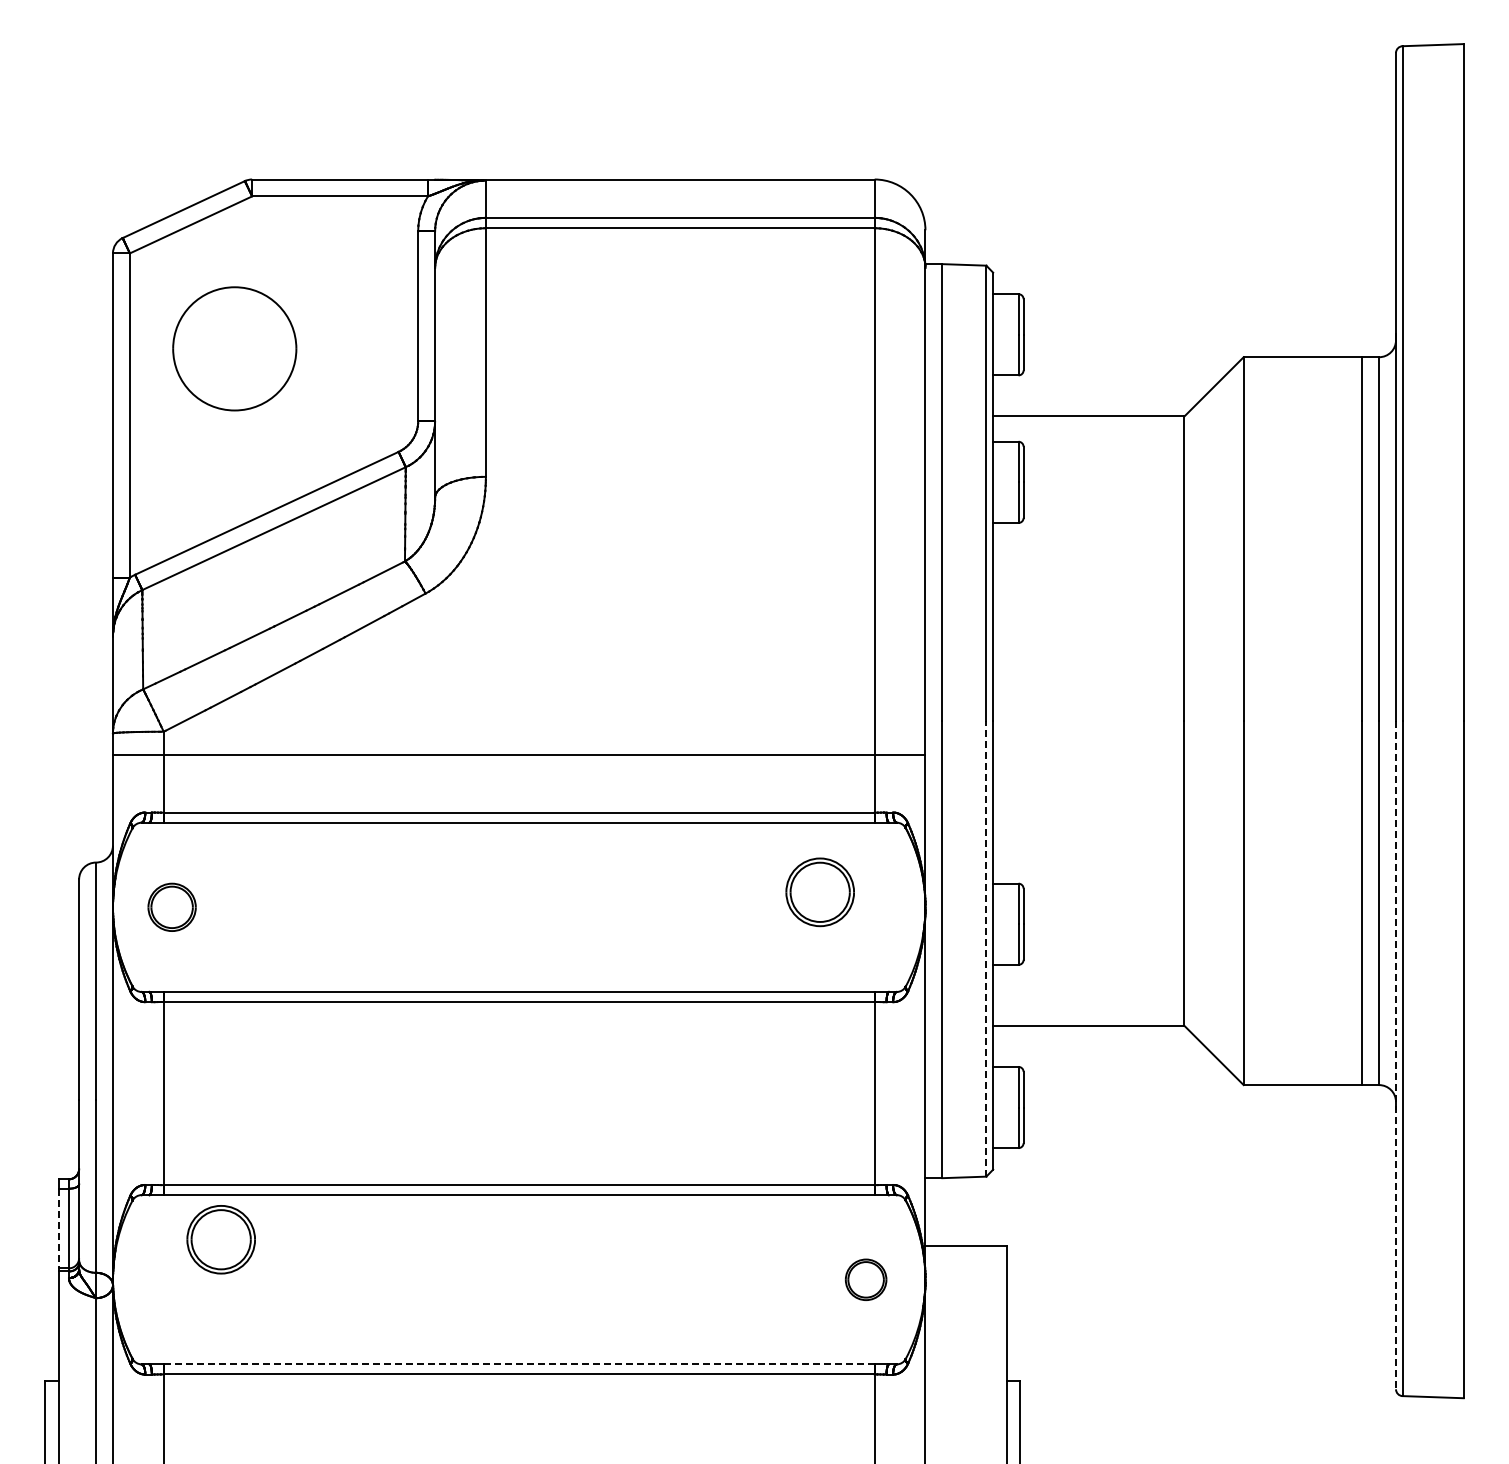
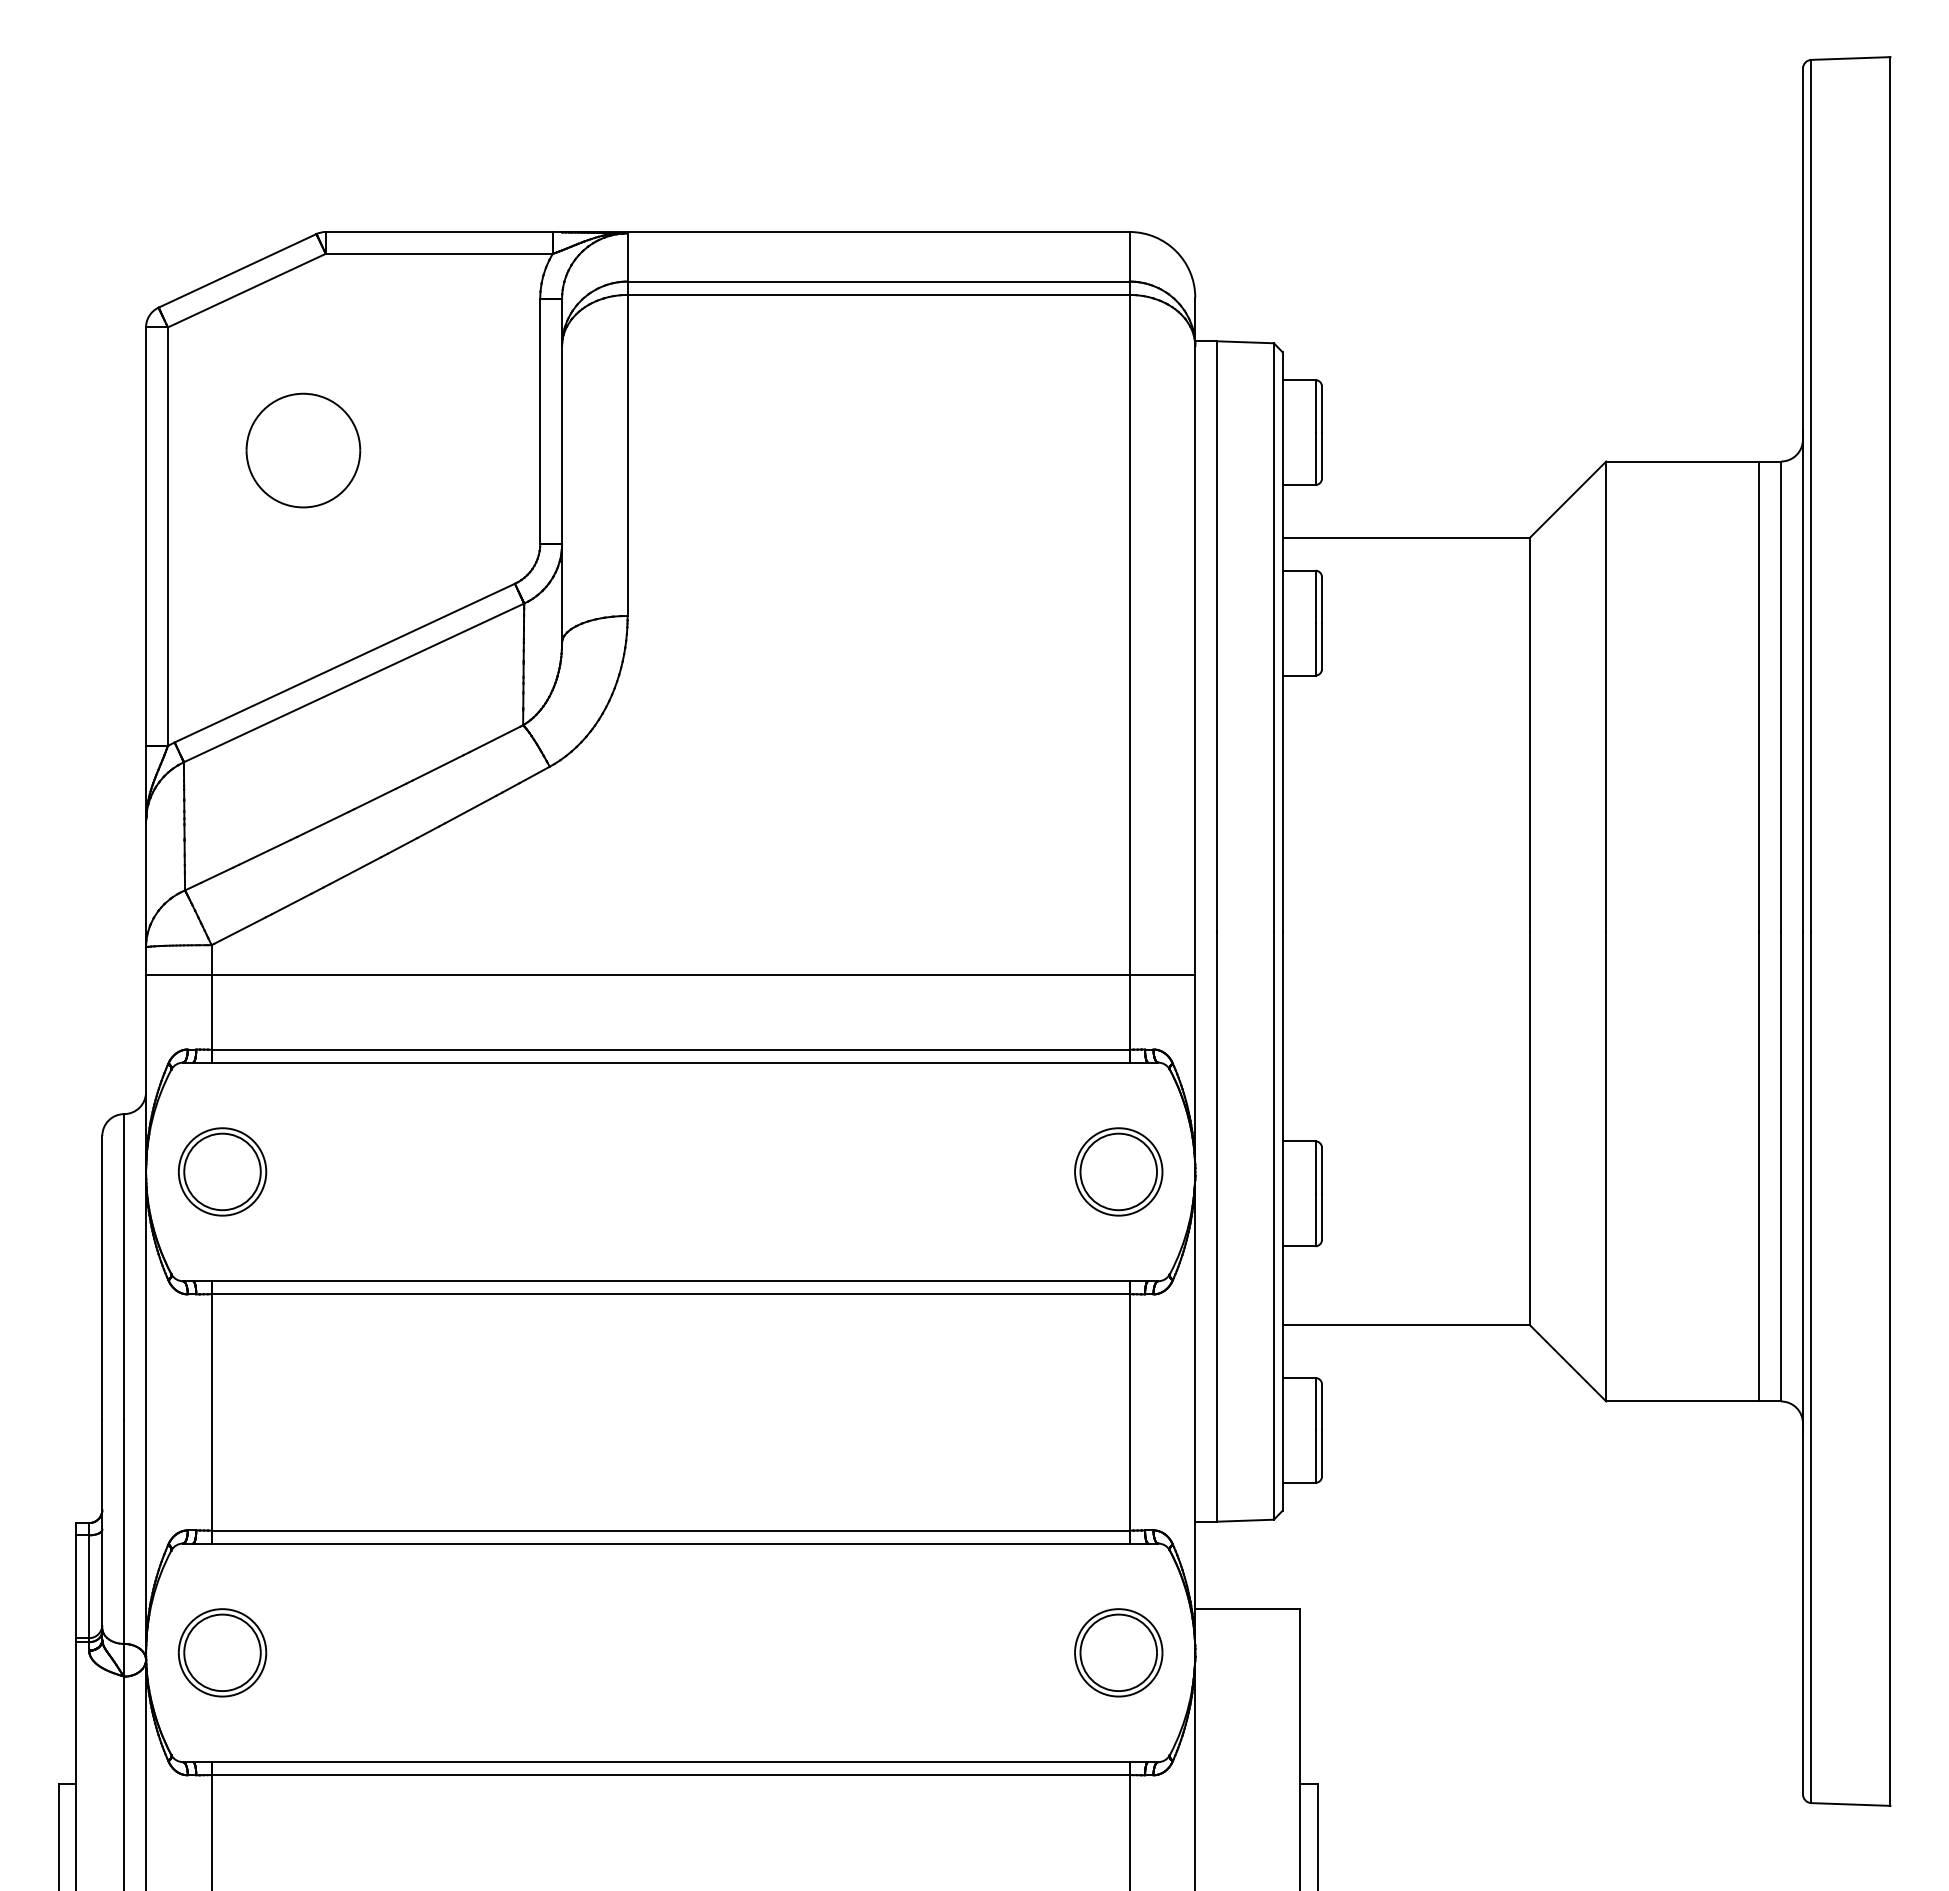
part: (234, 348) -> (302, 450), size x0.71
part: (819, 892) -> (1117, 1172), moved
part: (171, 907) -> (221, 1172), size x1.43
line: (986, 948) -> (1274, 1225), dashed -> solid
line: (1396, 1055) -> (1803, 1363), dashed -> solid
line: (58, 1228) -> (75, 1586), dashed -> solid
part: (220, 1239) -> (221, 1652), moved
part: (865, 1279) -> (1117, 1652), size x1.67
line: (519, 1364) -> (671, 1762), dashed -> solid

